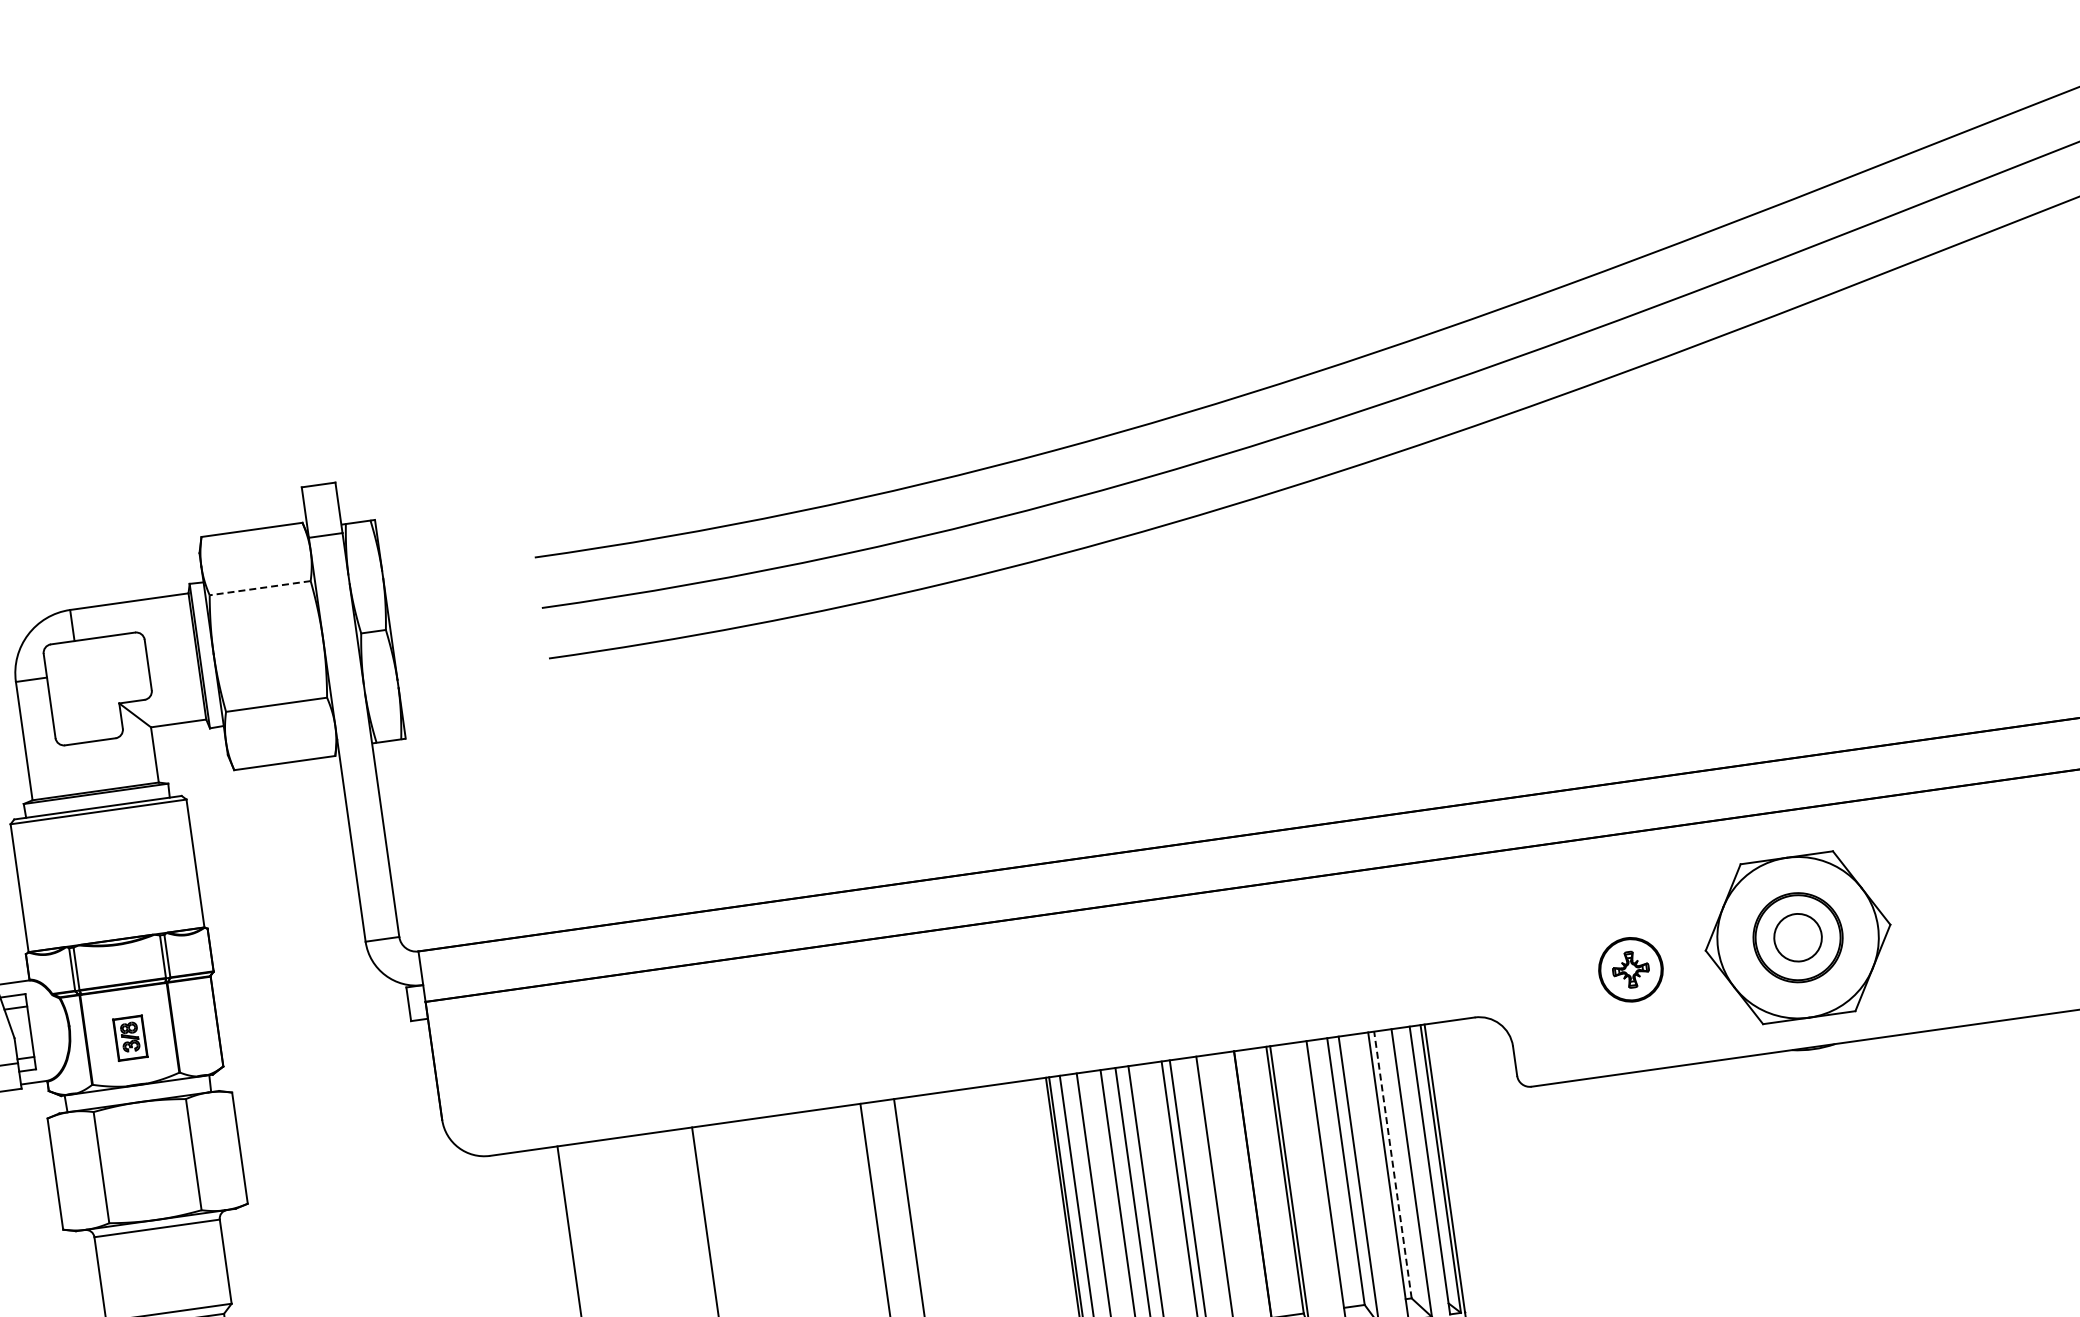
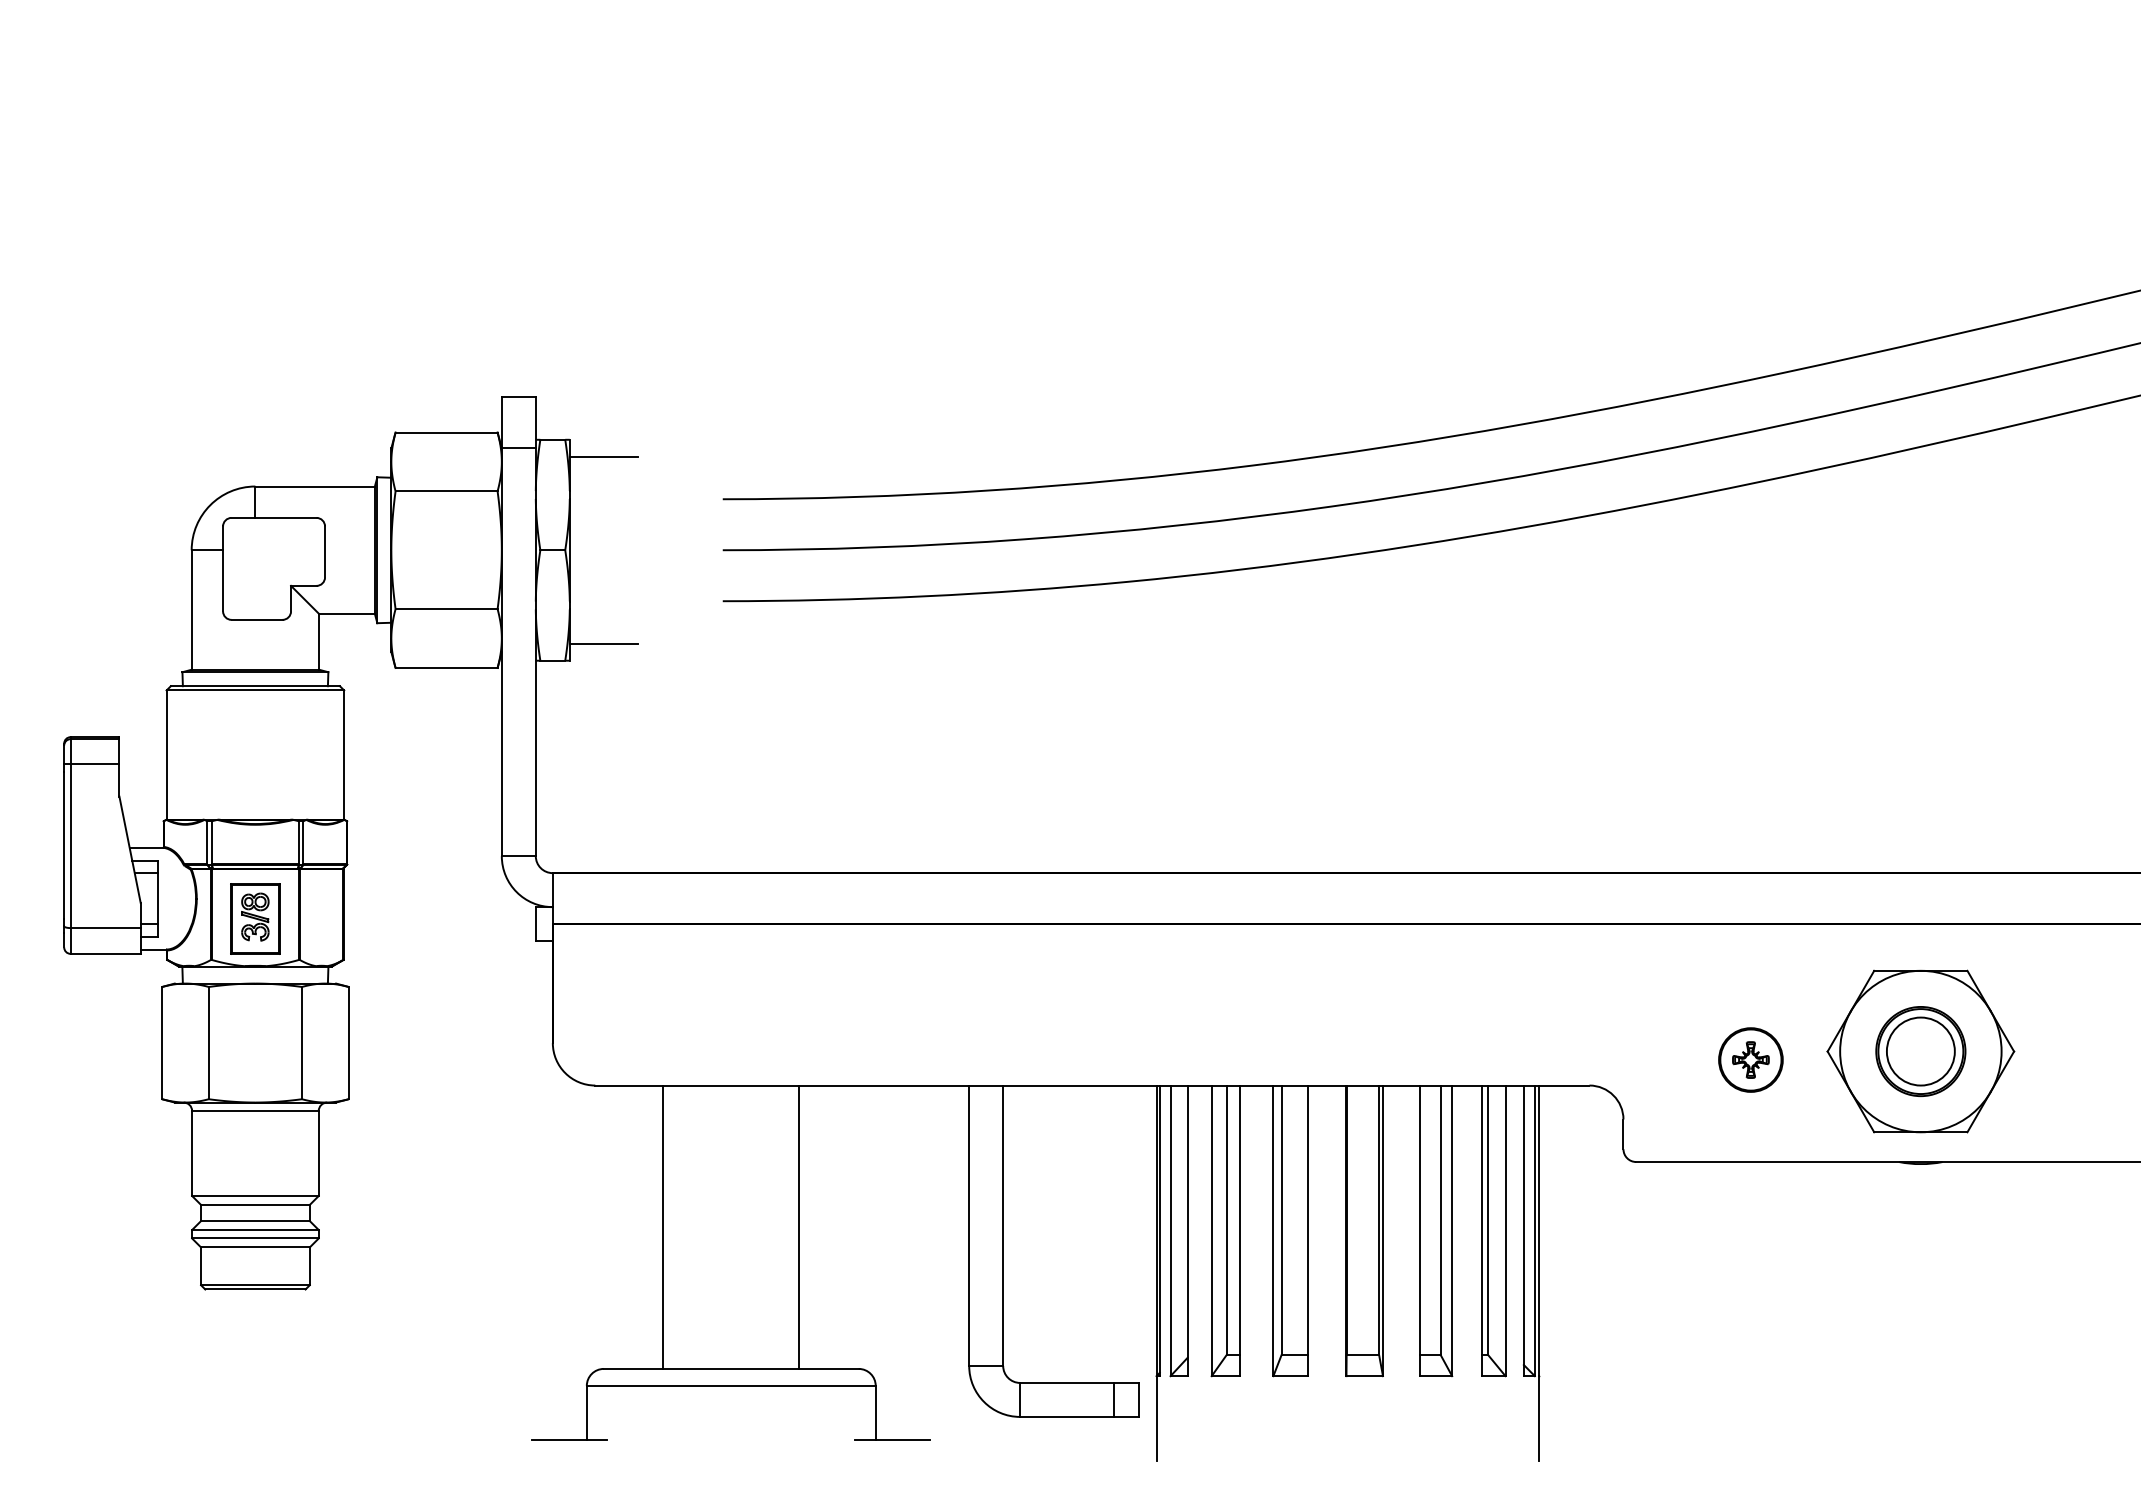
line: (410, 531) -> (603, 456), added
line: (260, 588) -> (446, 491), dashed -> solid
line: (436, 716) -> (603, 643), added
circle: (1797, 937) -> (1920, 1051), size x1.43
part: (130, 1037) -> (255, 918), size x1.67
line: (1393, 1165) -> (1488, 1220), dashed -> solid

